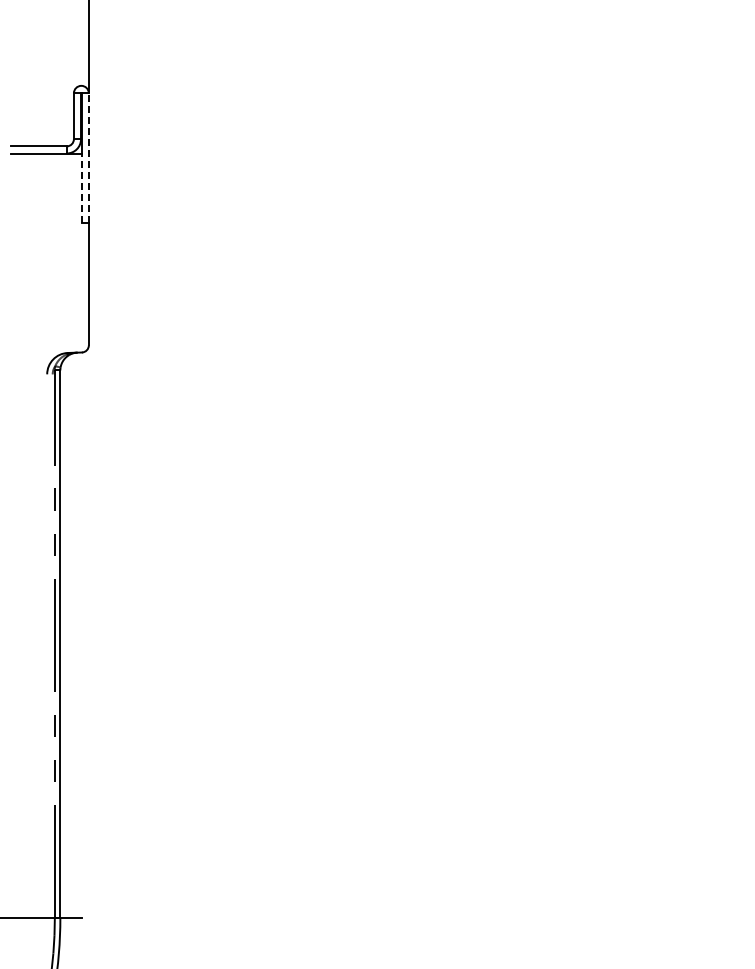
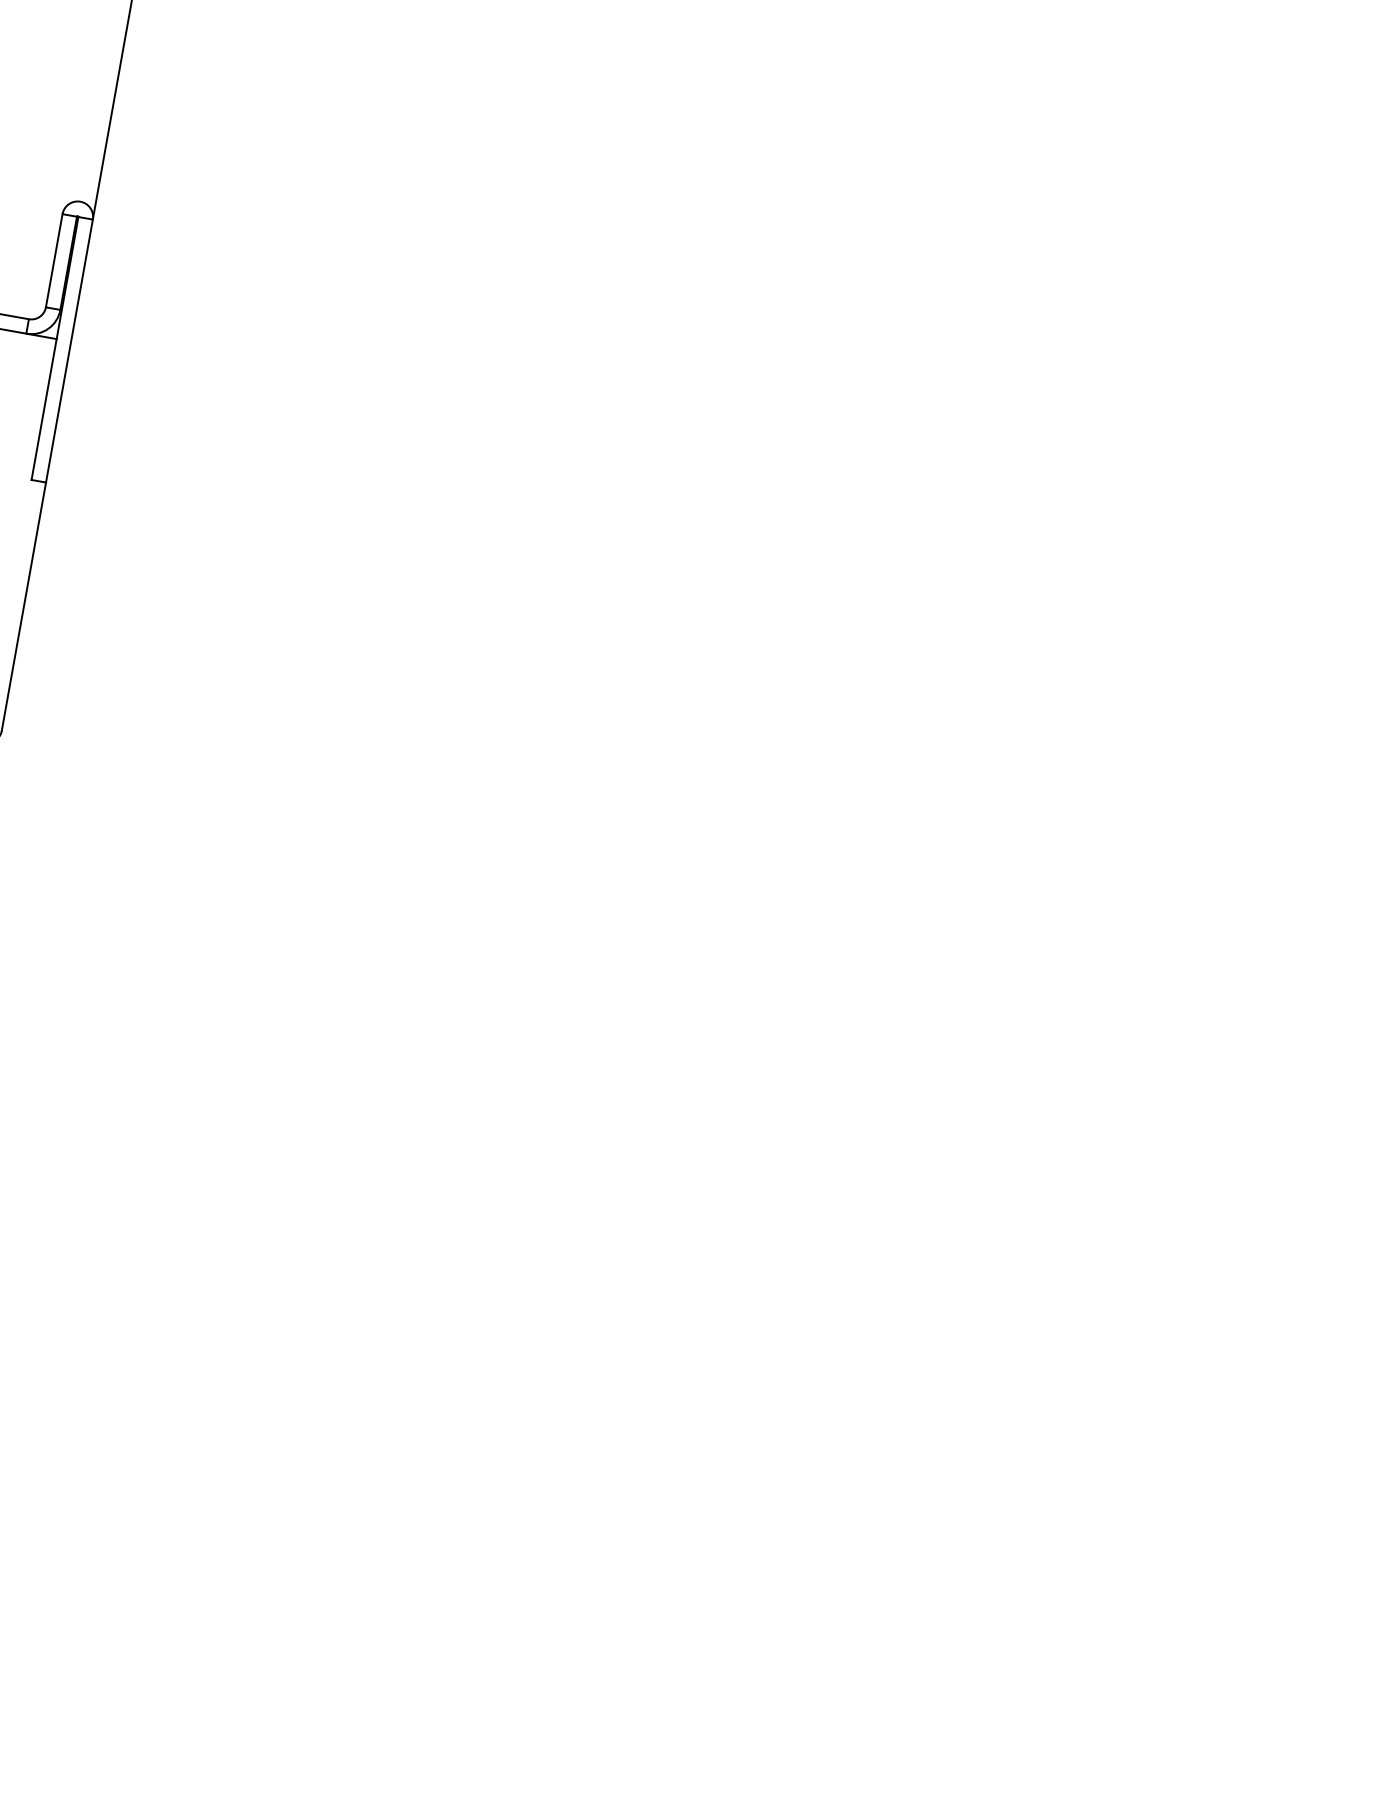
line: (88, 158) -> (68, 351), dashed -> solid
line: (81, 188) -> (43, 409), dashed -> solid

